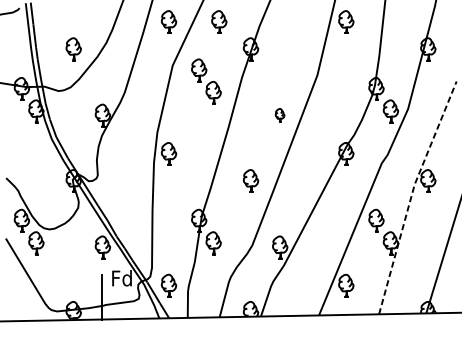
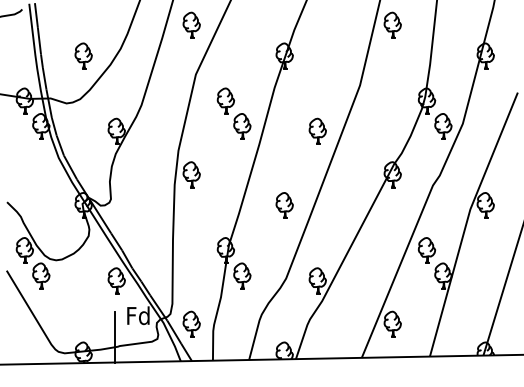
part: (219, 21) -> (248, 24), removed
part: (205, 81) -> (233, 113), moved
part: (279, 114) -> (317, 130), size x1.67
line: (412, 194) -> (467, 220), dashed -> solid

